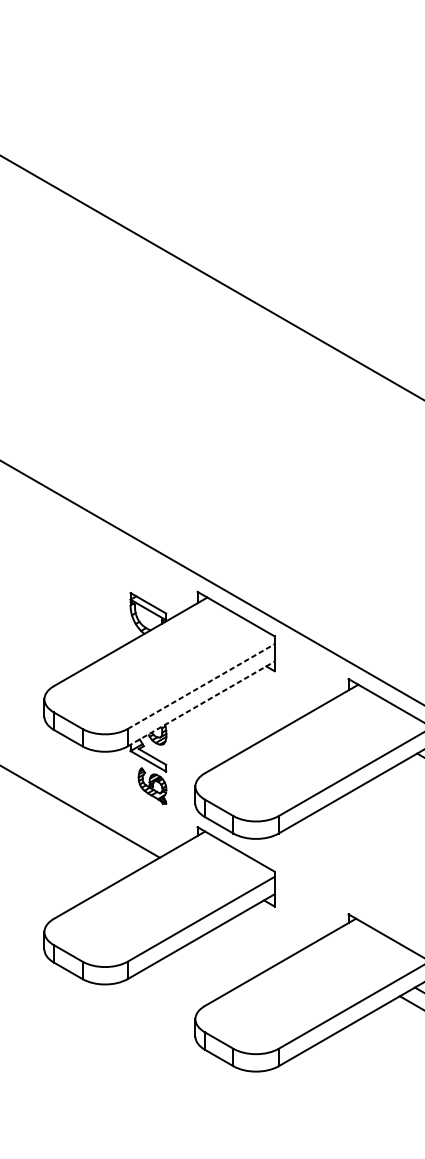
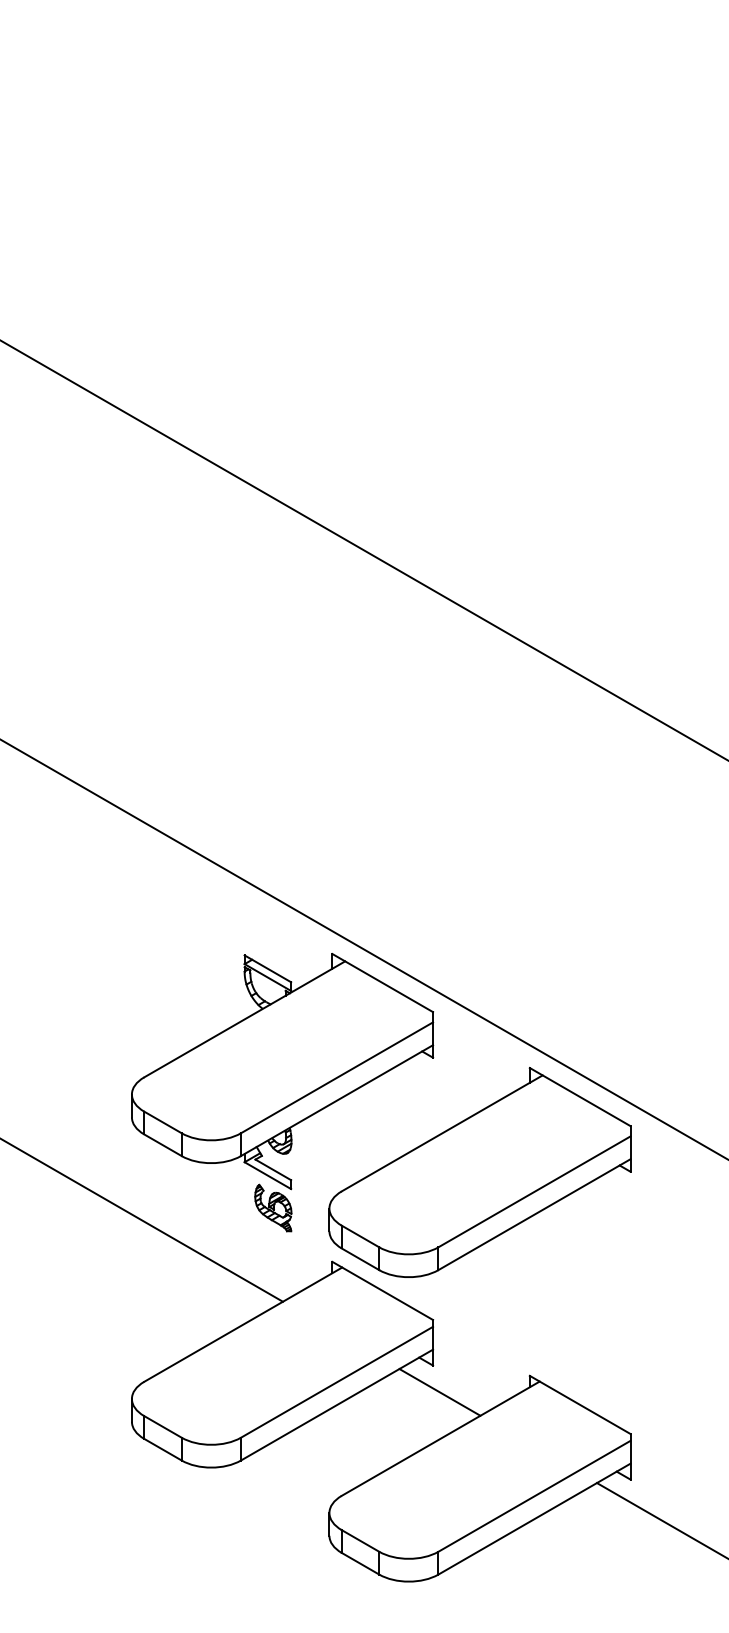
line: (201, 686) -> (337, 1077), dashed -> solid
line: (201, 703) -> (337, 1100), dashed -> solid
line: (279, 927) -> (439, 1392), added

